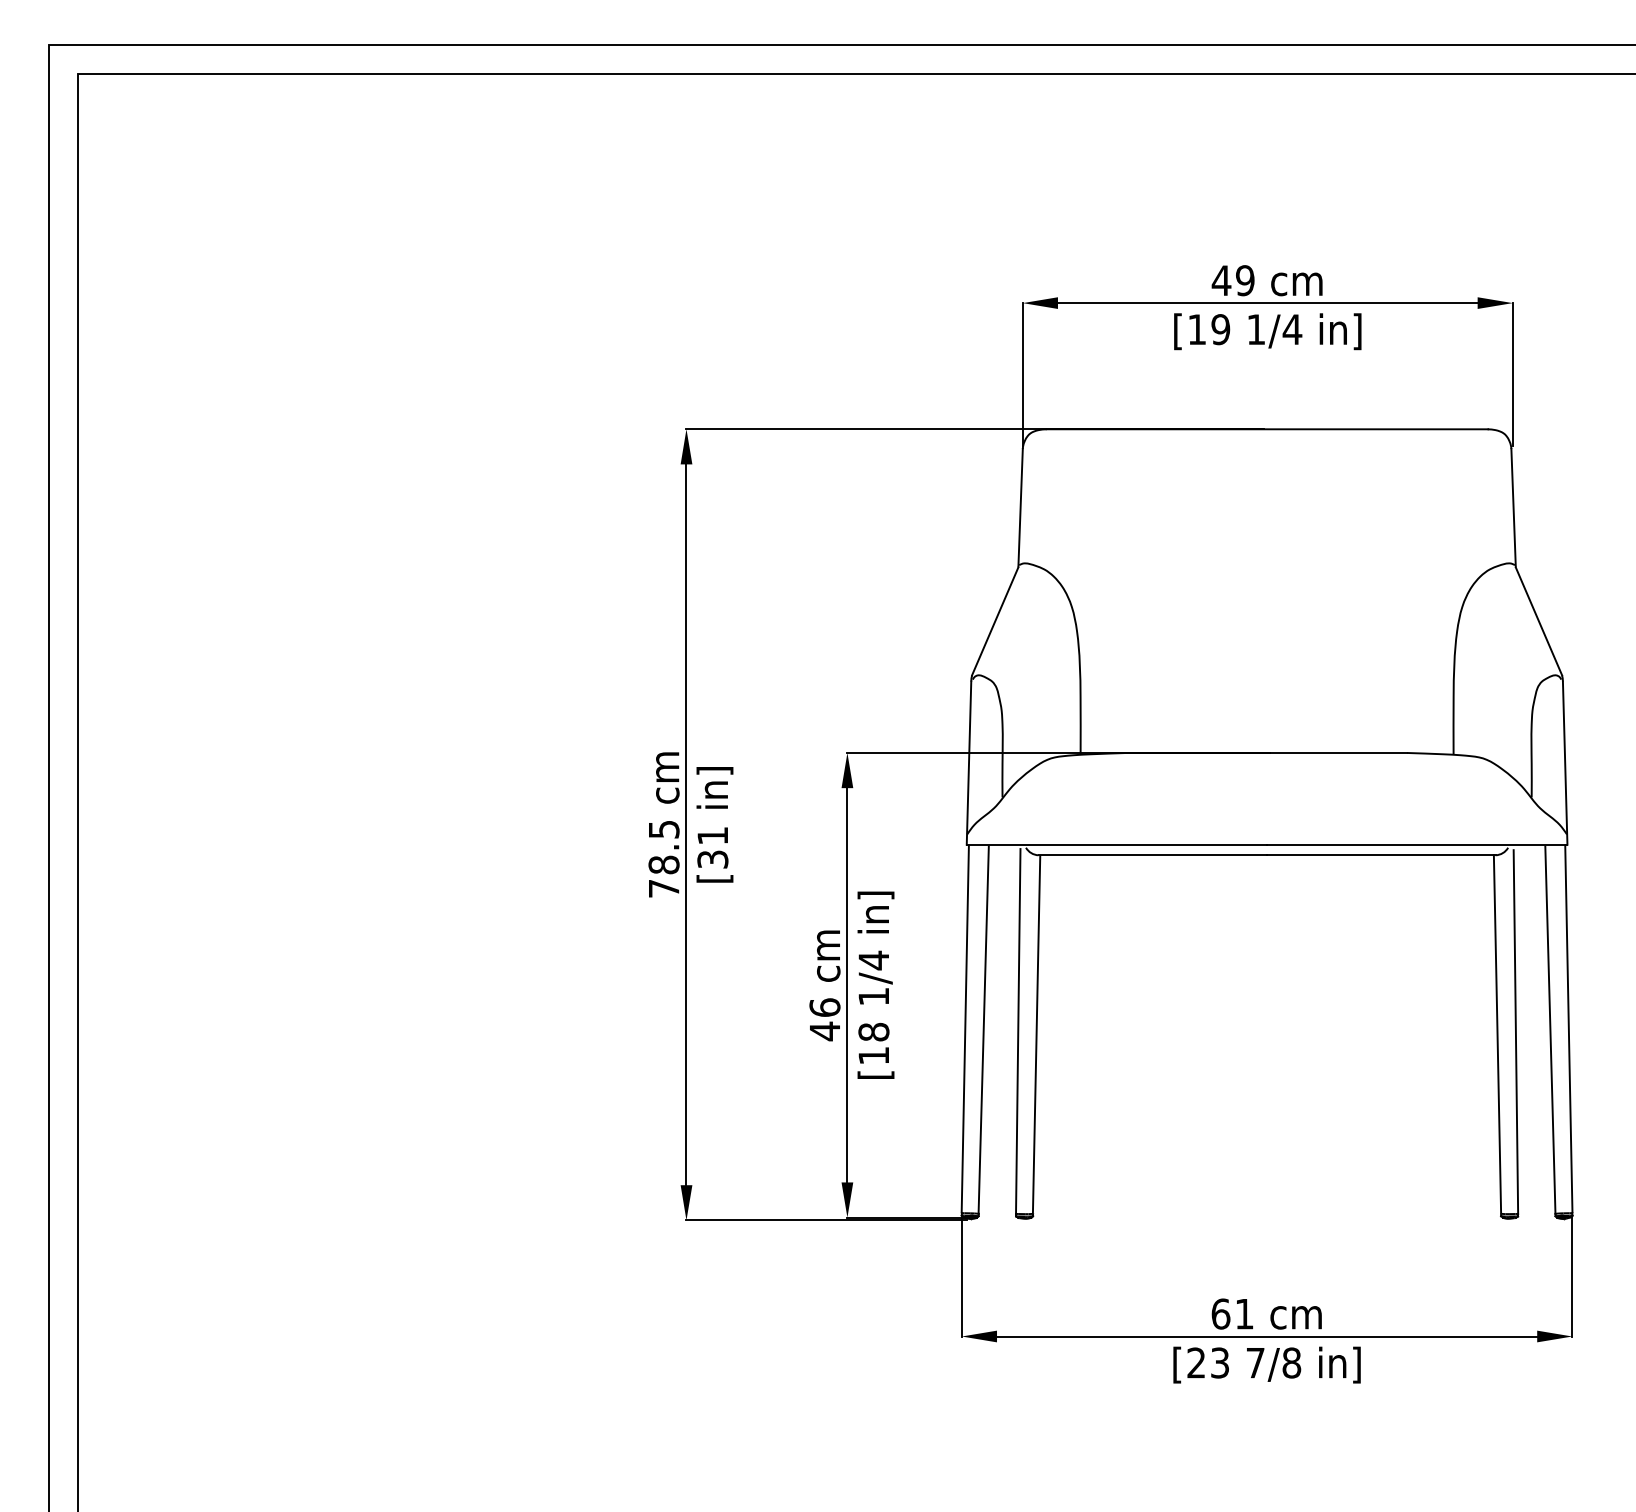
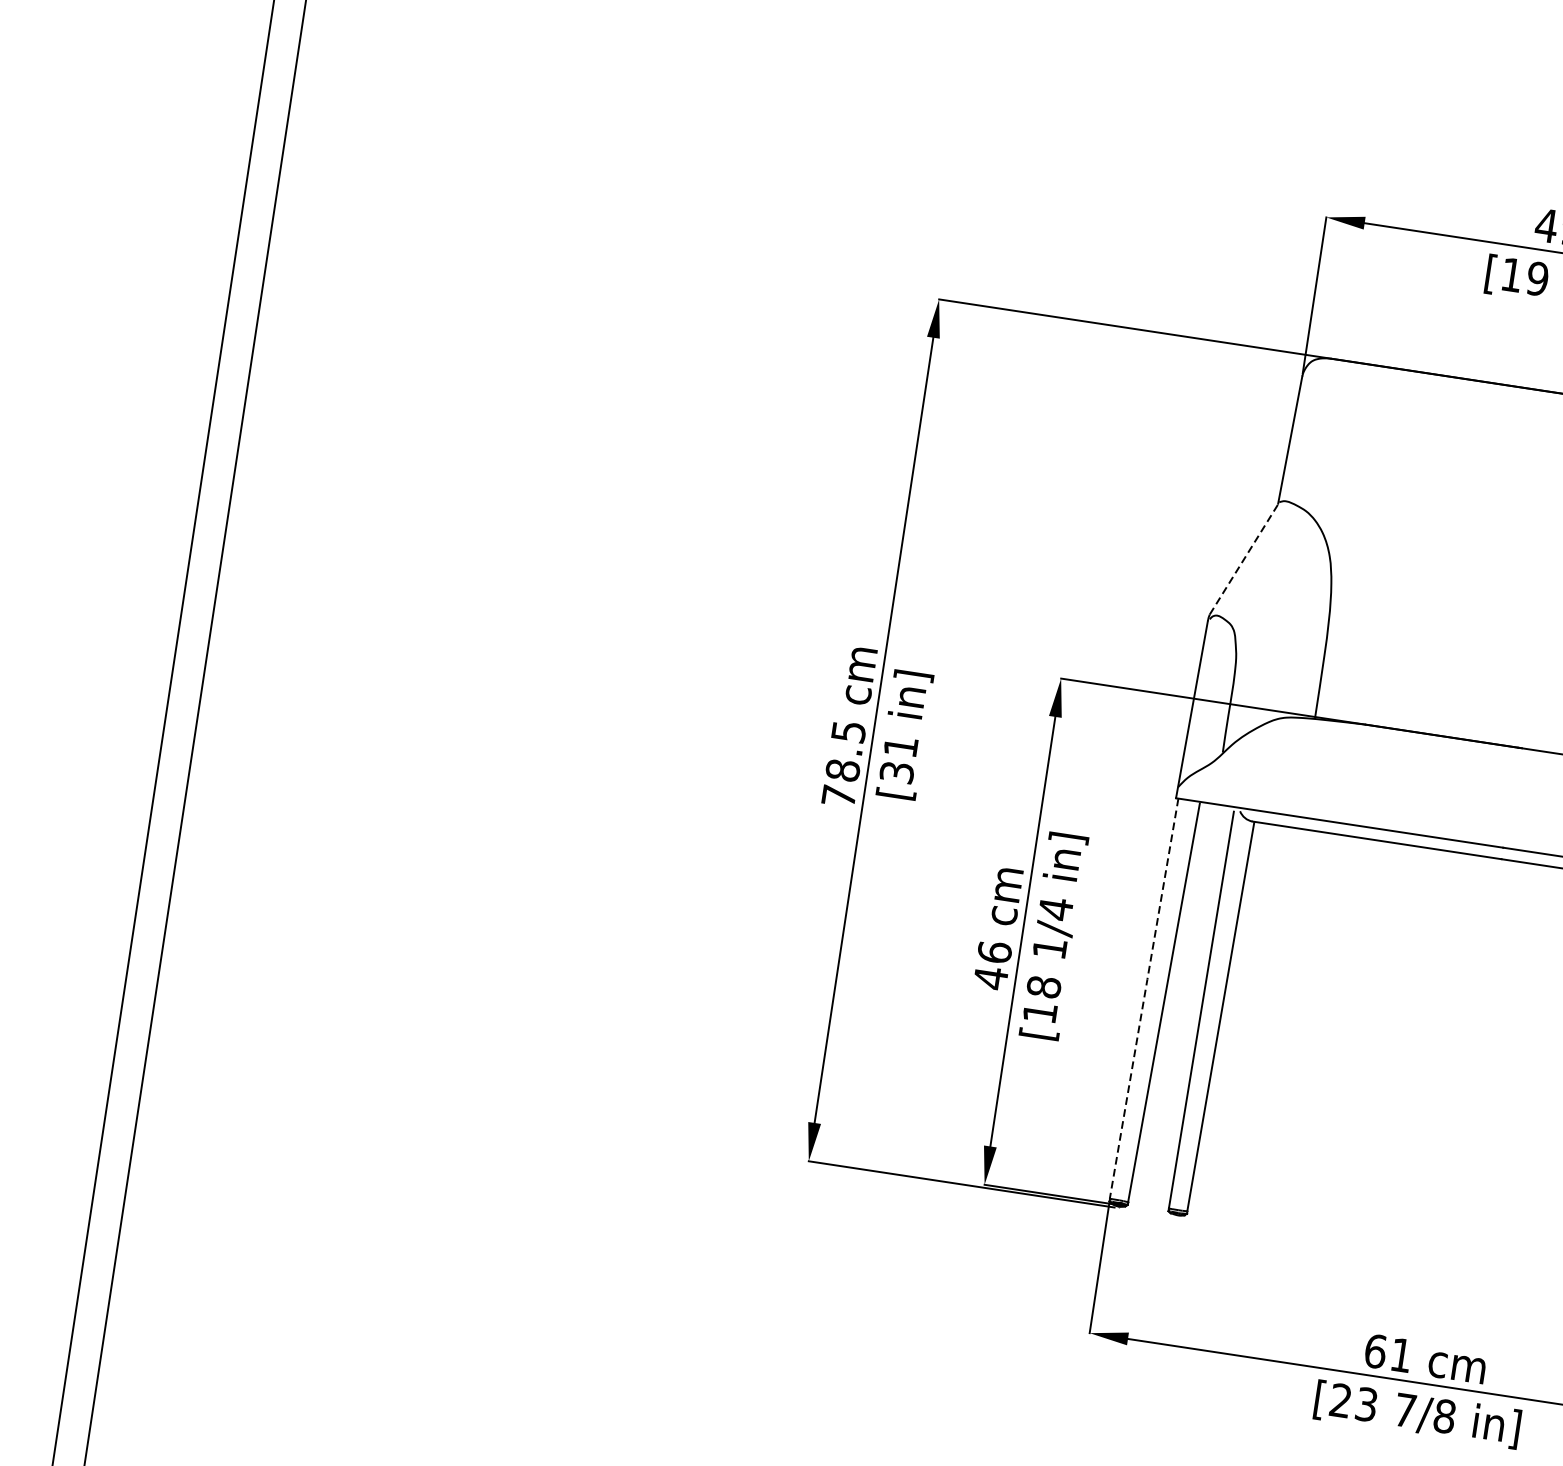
line: (995, 621) -> (1244, 559), solid -> dashed
line: (965, 1028) -> (1144, 998), solid -> dashed

